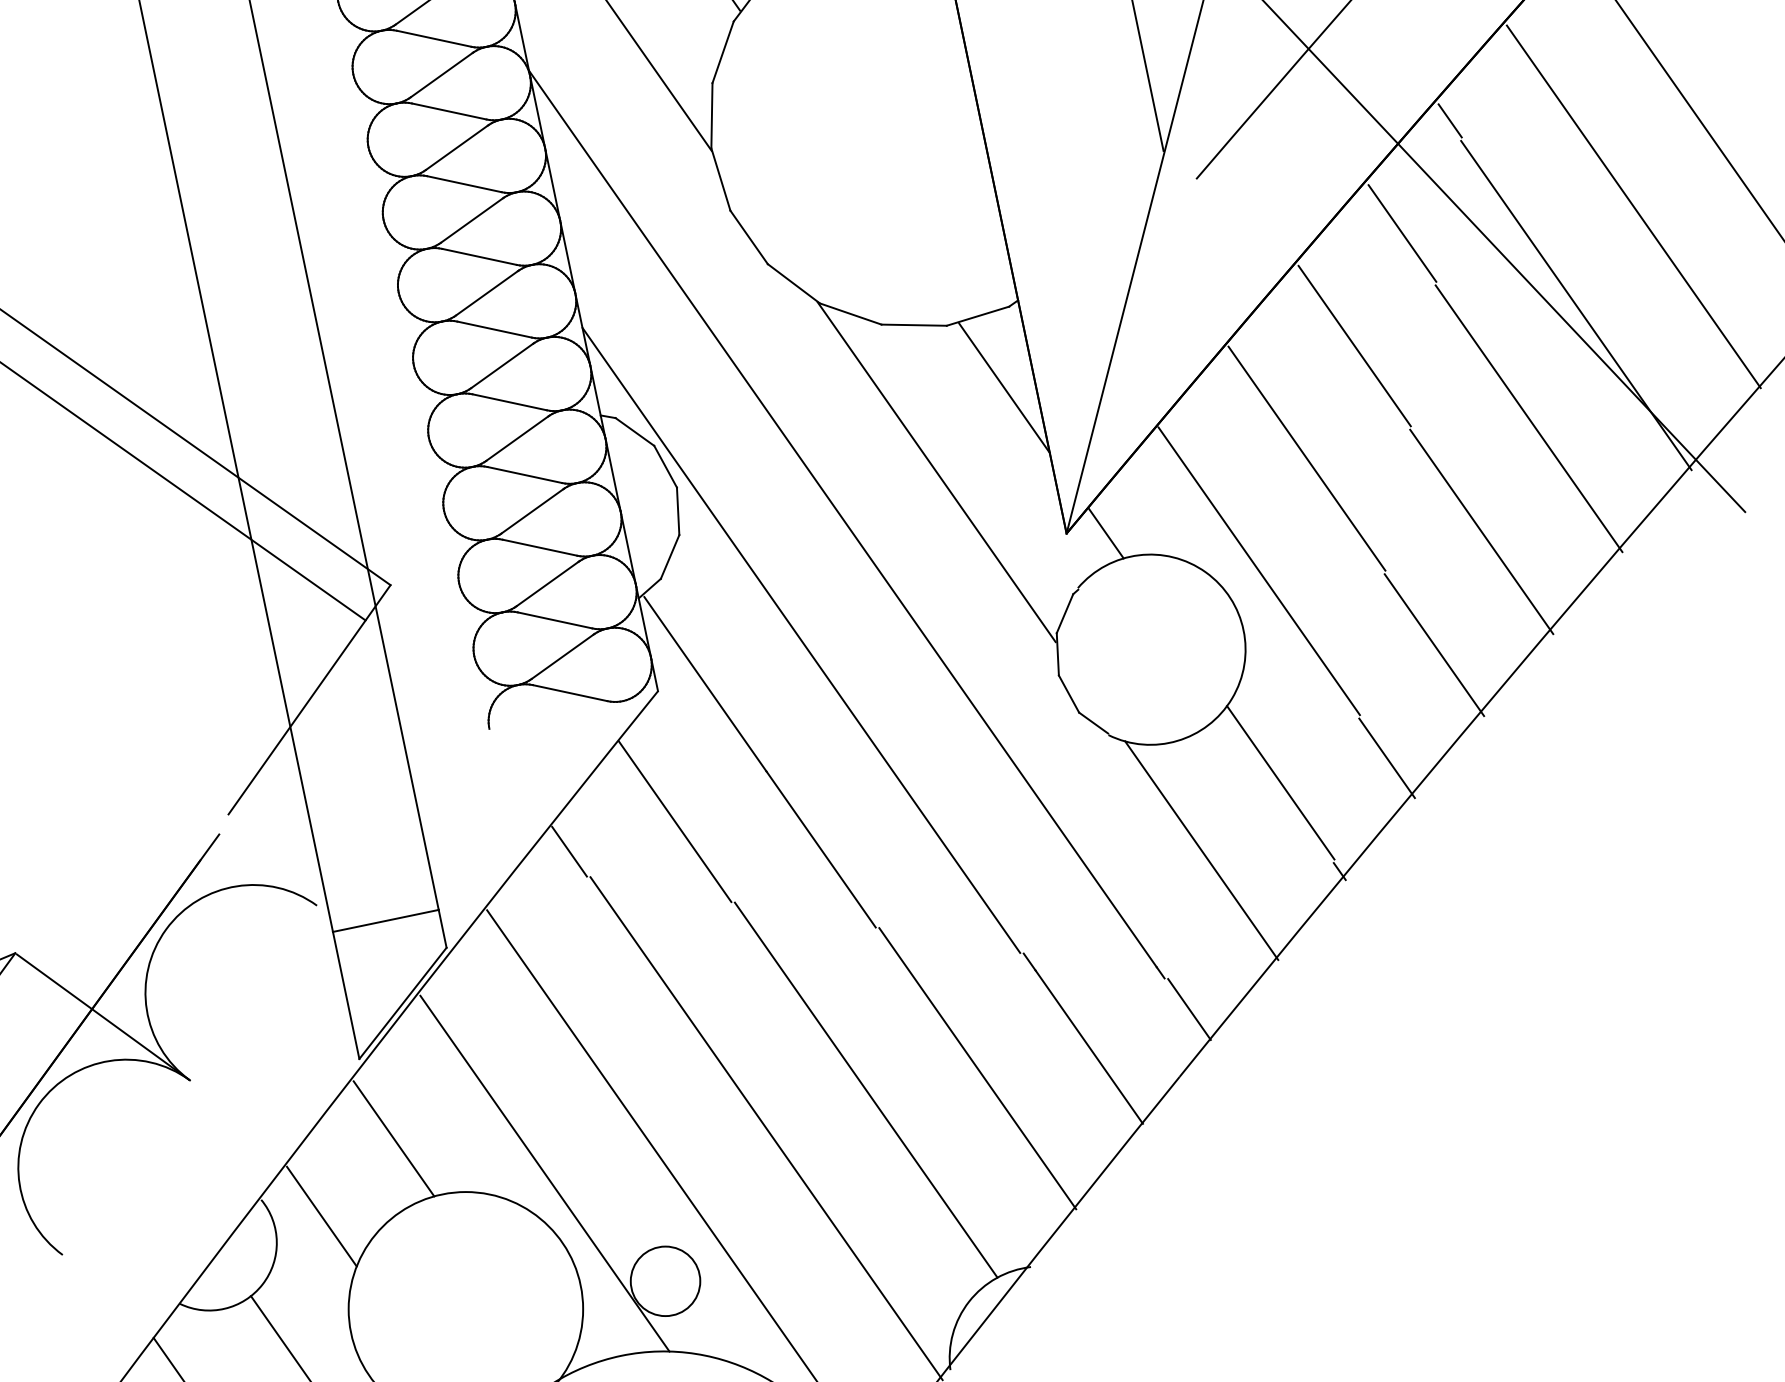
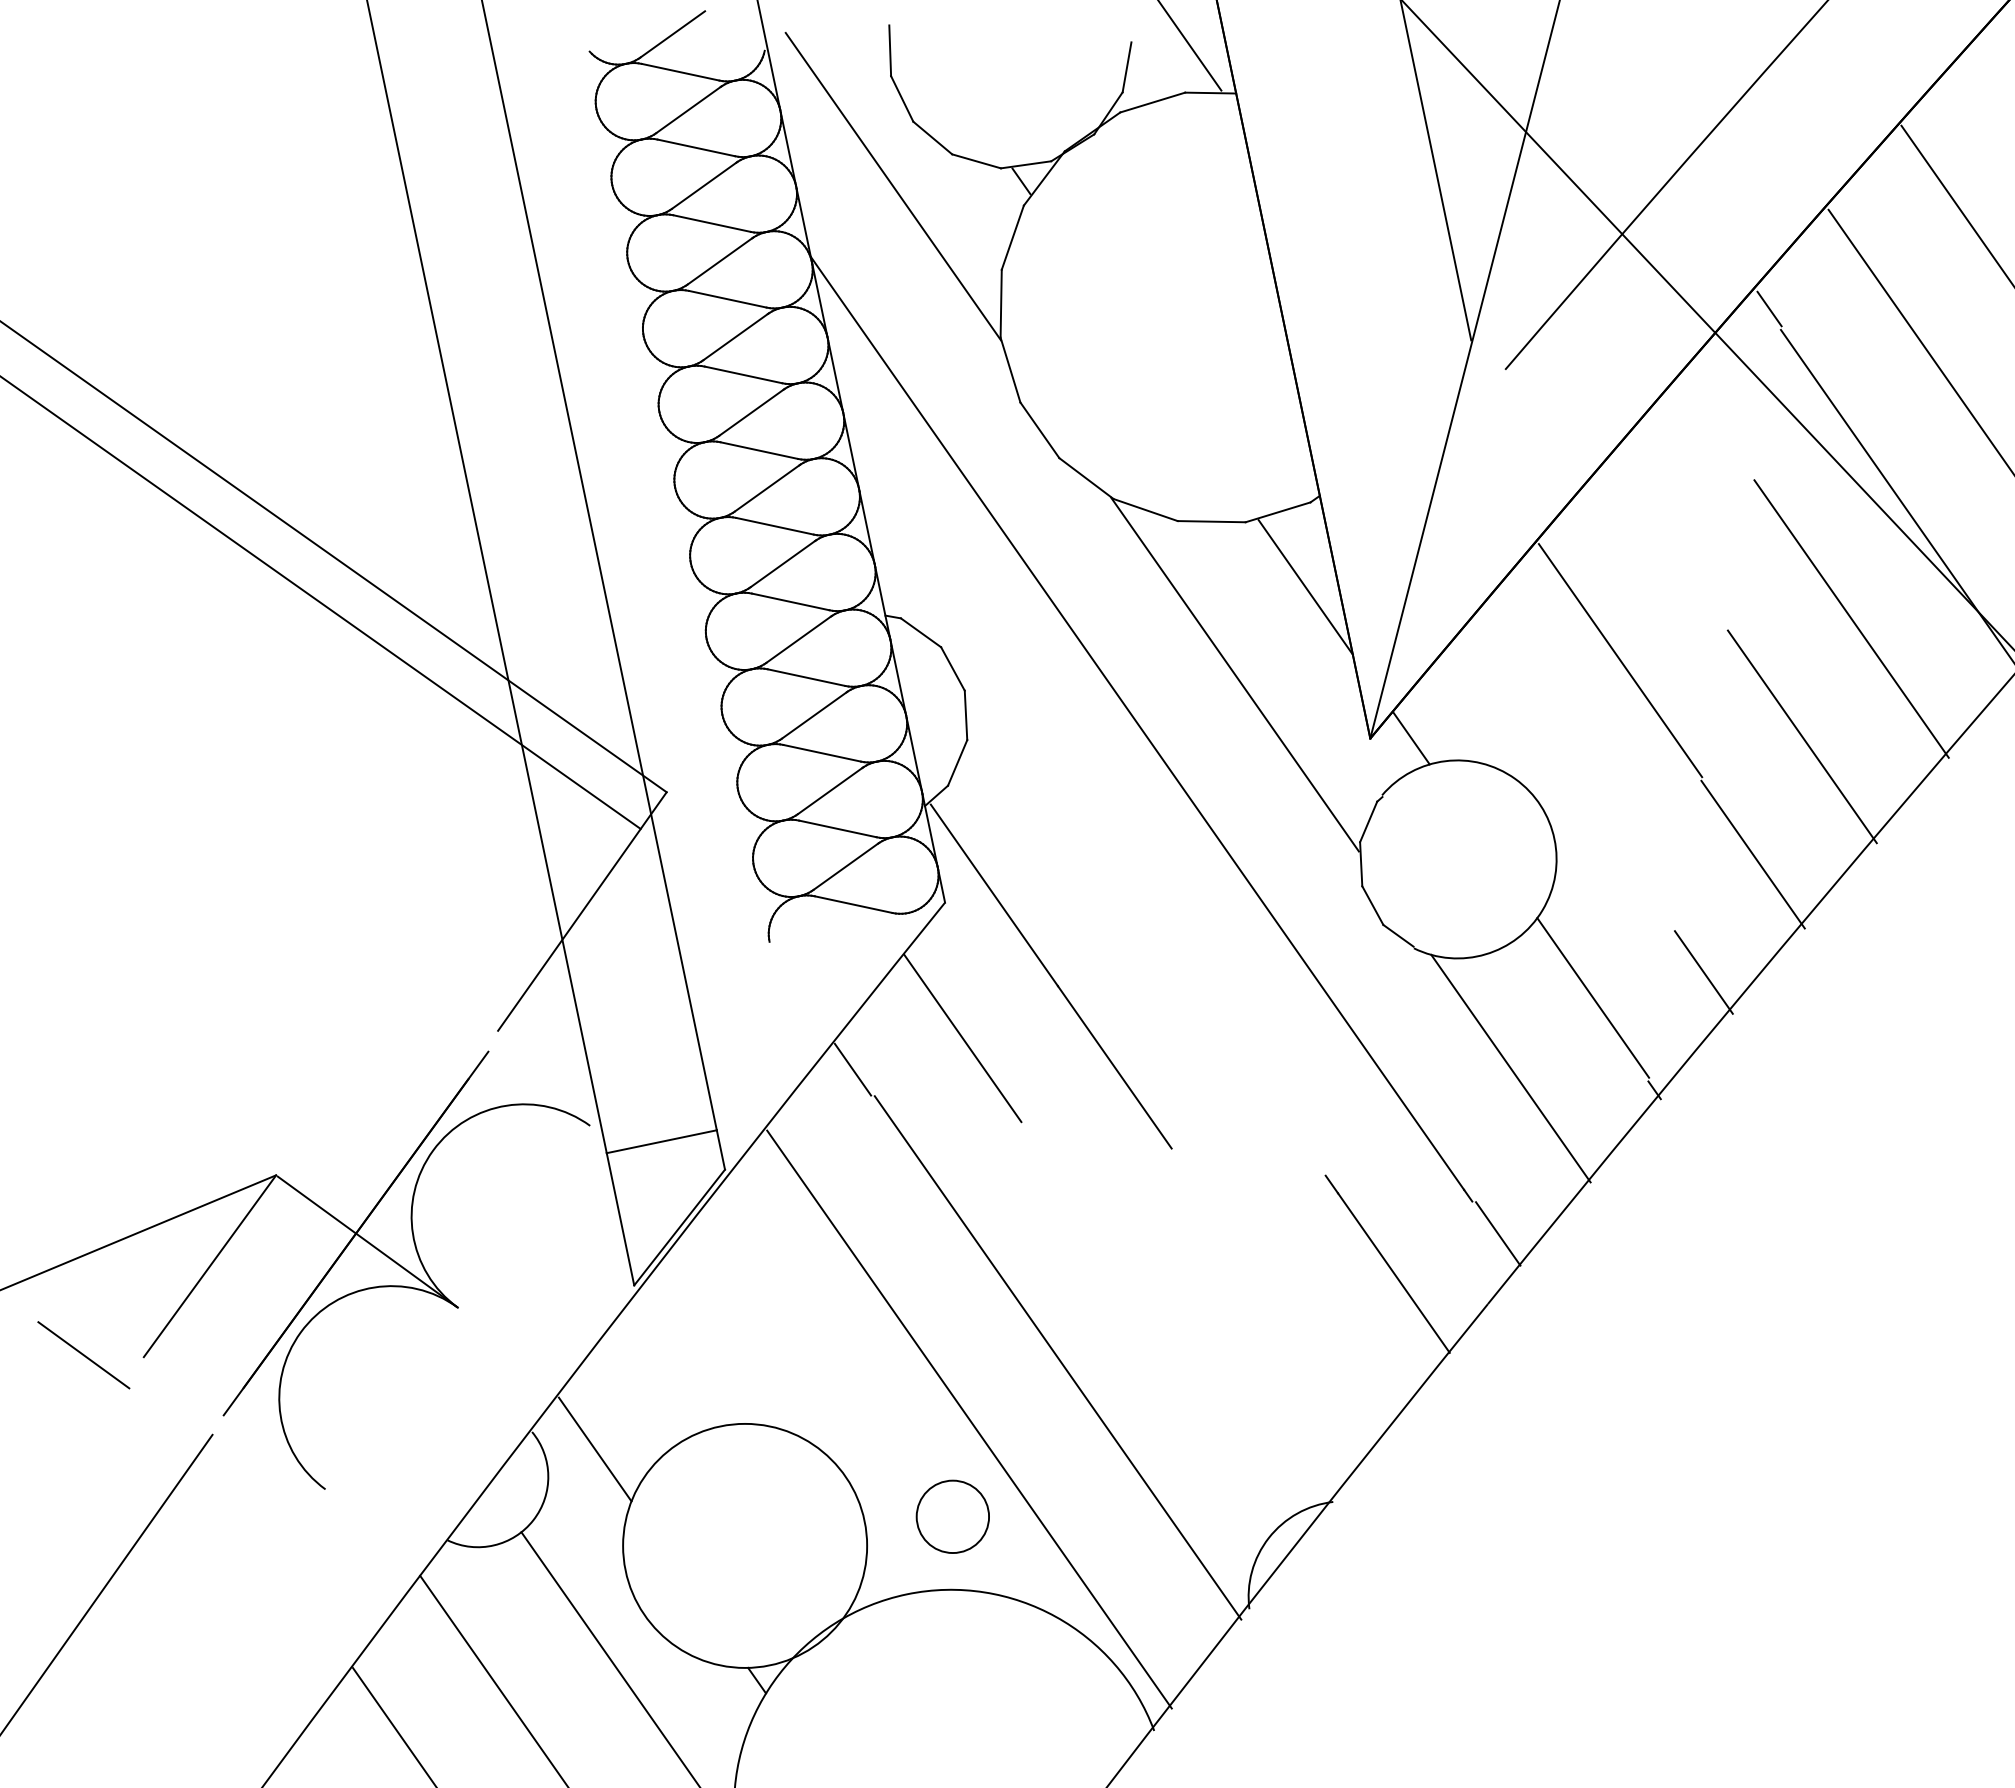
line: (1402, 232) -> (1719, 425), removed
line: (1354, 345) -> (1669, 542), removed
line: (1258, 570) -> (1570, 777), removed
line: (801, 640) -> (1094, 849), removed
line: (977, 1068) -> (1277, 1295), removed
line: (865, 1089) -> (1161, 1317), removed
line: (394, 1138) -> (670, 1368), removed
line: (545, 1173) -> (827, 1404), removed

